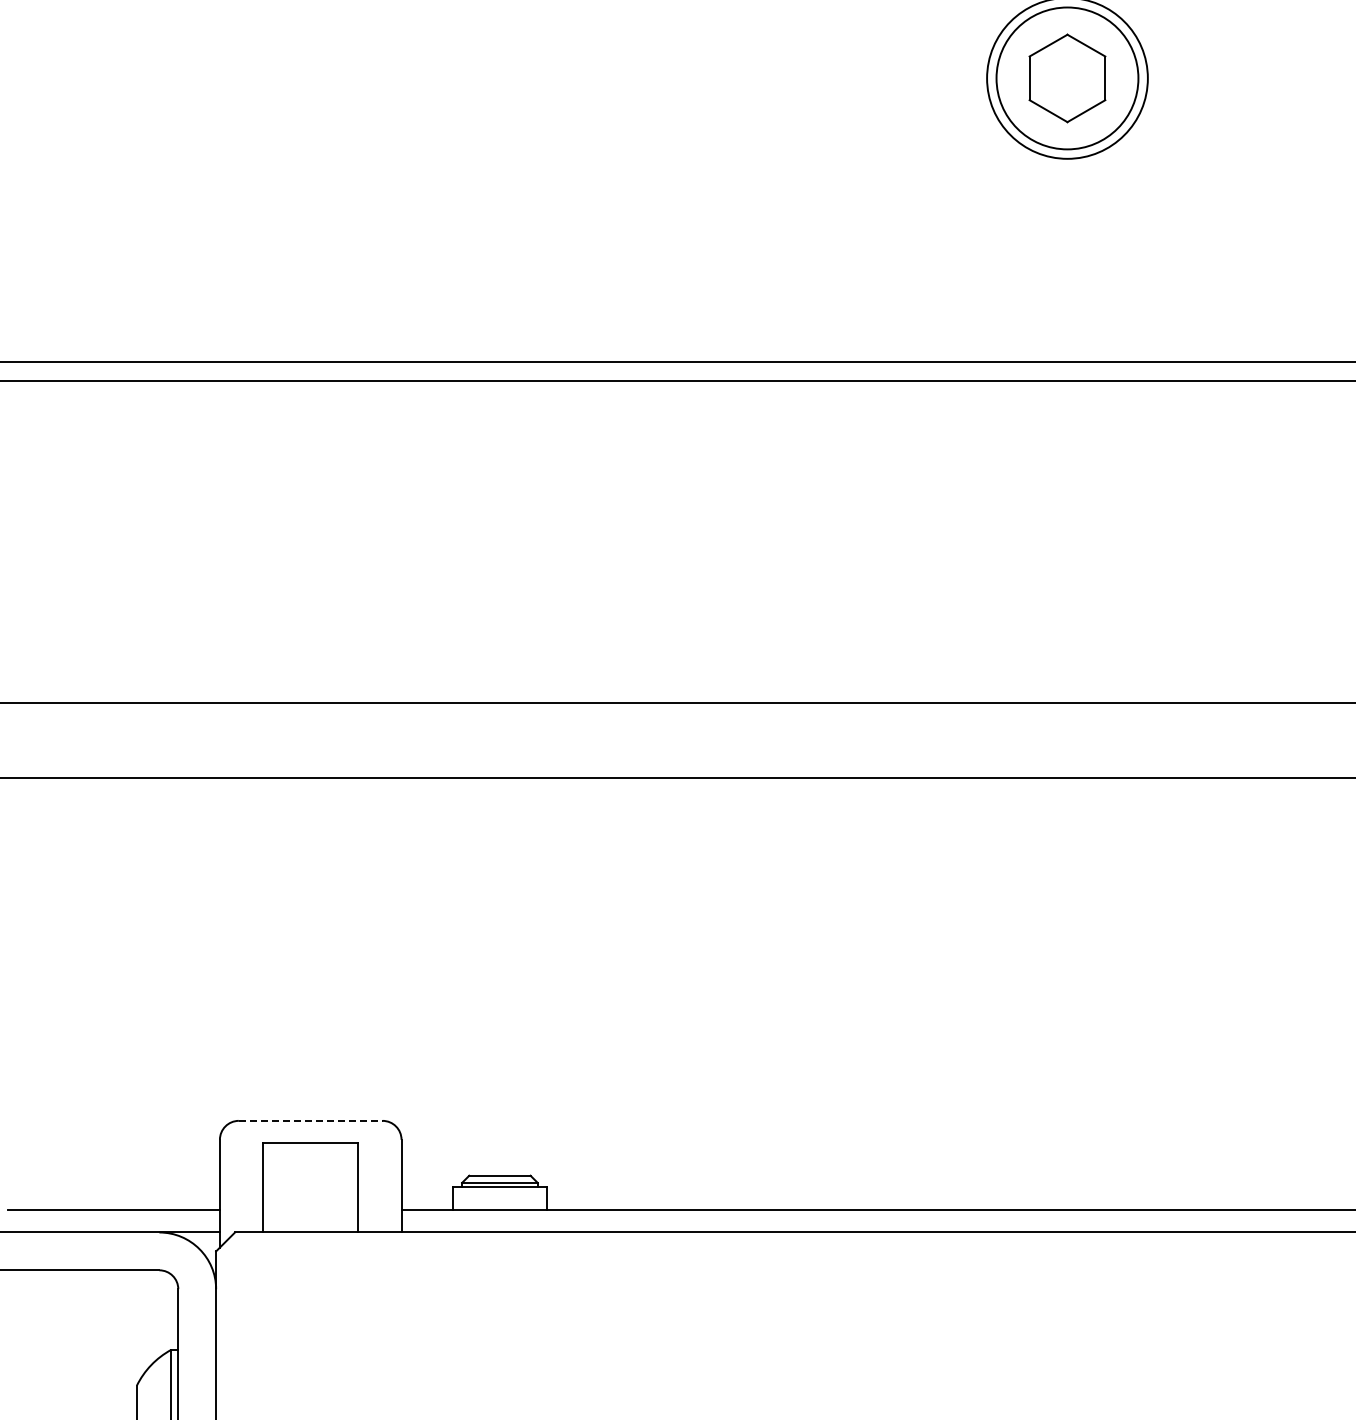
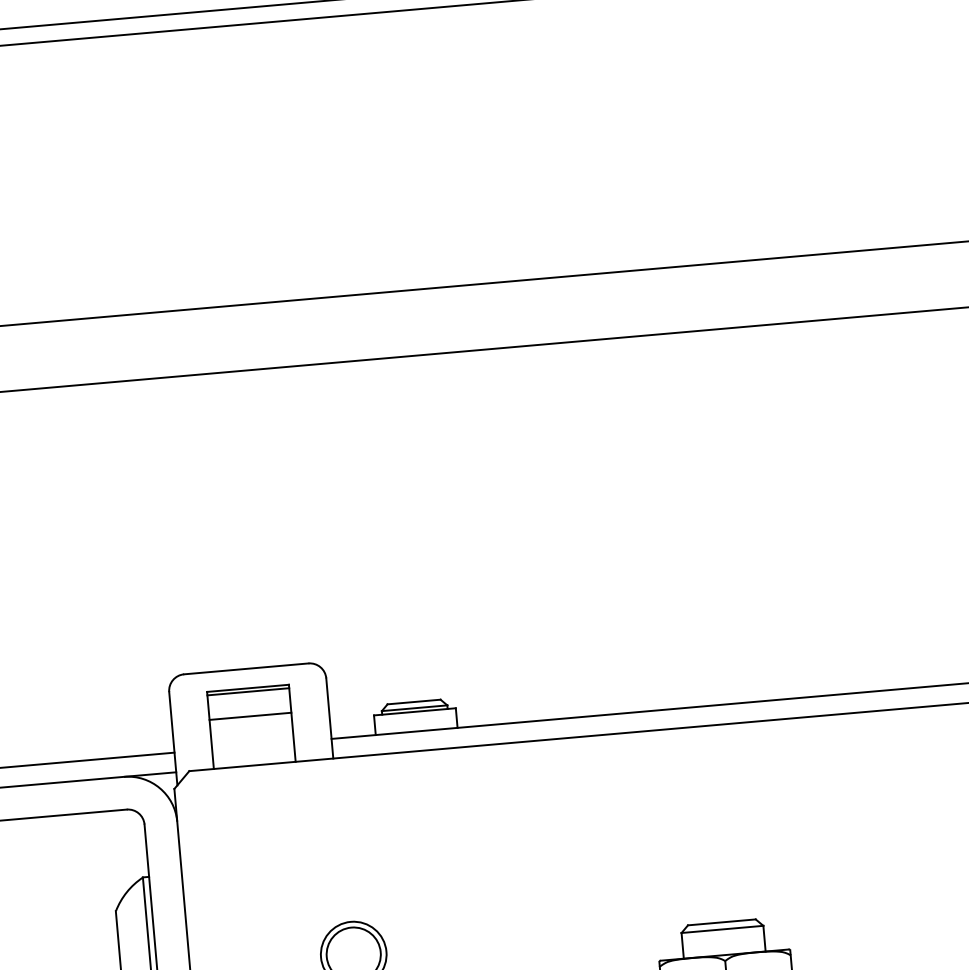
line: (310, 1120) -> (246, 668), dashed -> solid
line: (310, 1147) -> (248, 691), added
line: (310, 1175) -> (250, 716), added

